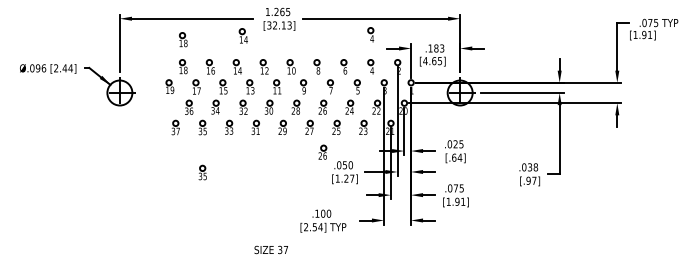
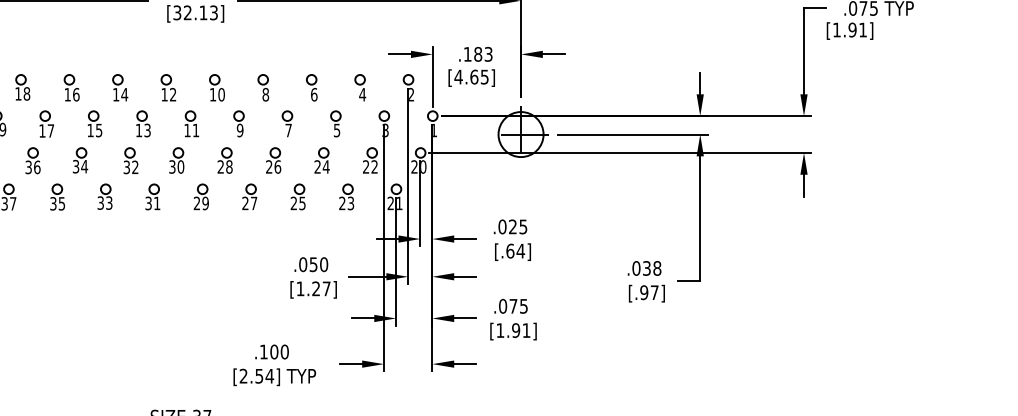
part: (370, 34) -> (359, 29), removed
part: (242, 35) -> (129, 30), removed
part: (183, 39) -> (22, 38), removed
part: (322, 151) -> (273, 239), removed
part: (202, 172) -> (57, 277), removed

